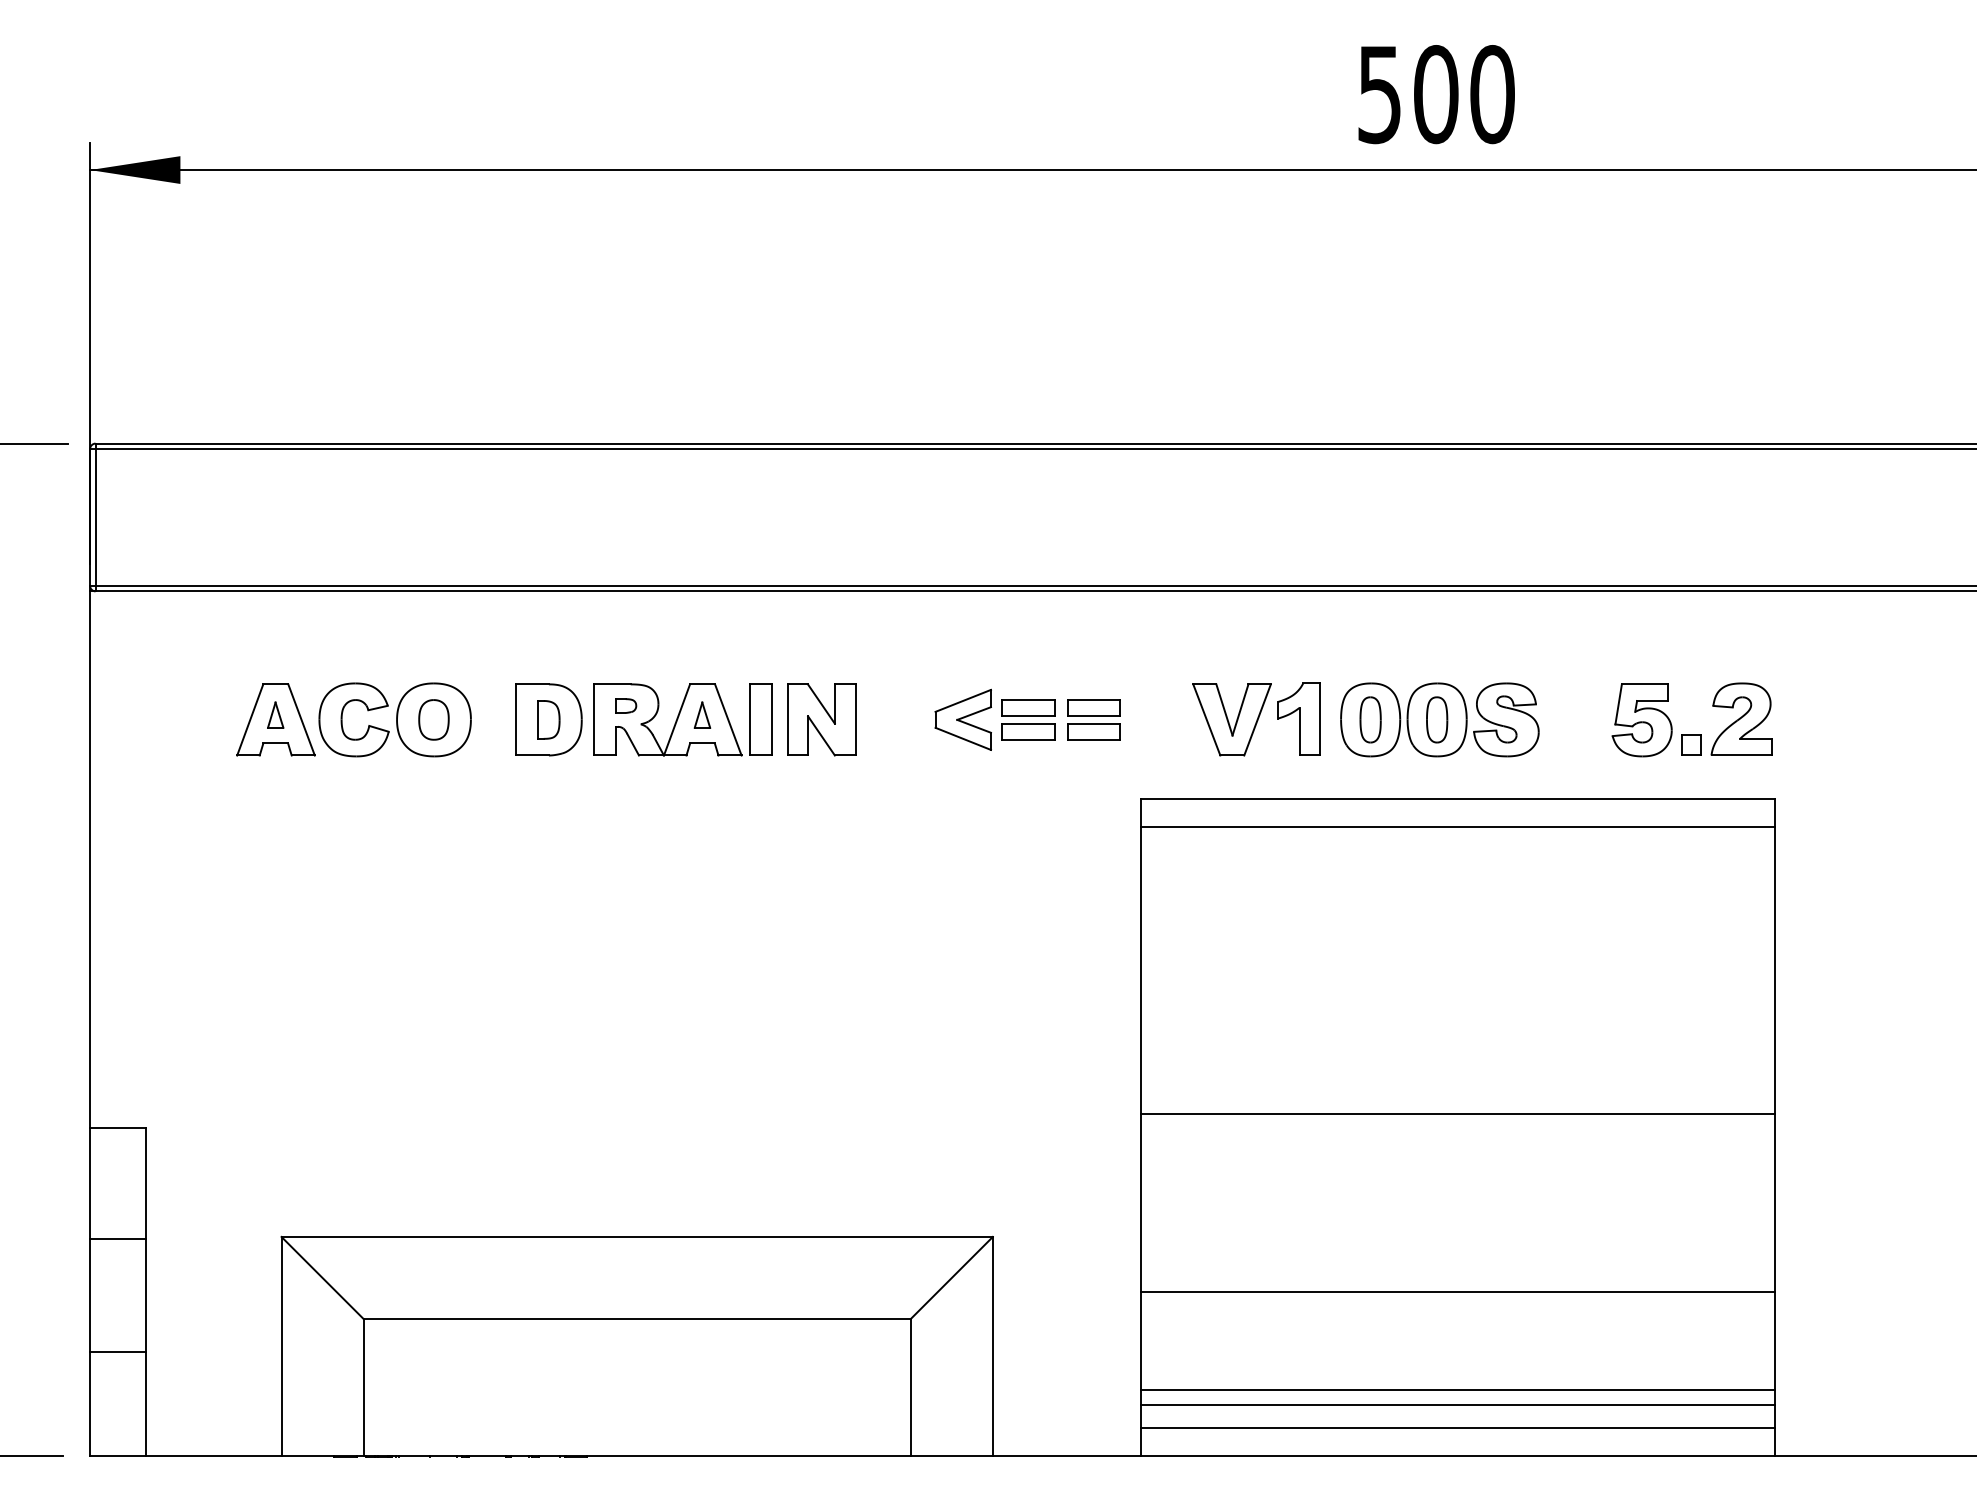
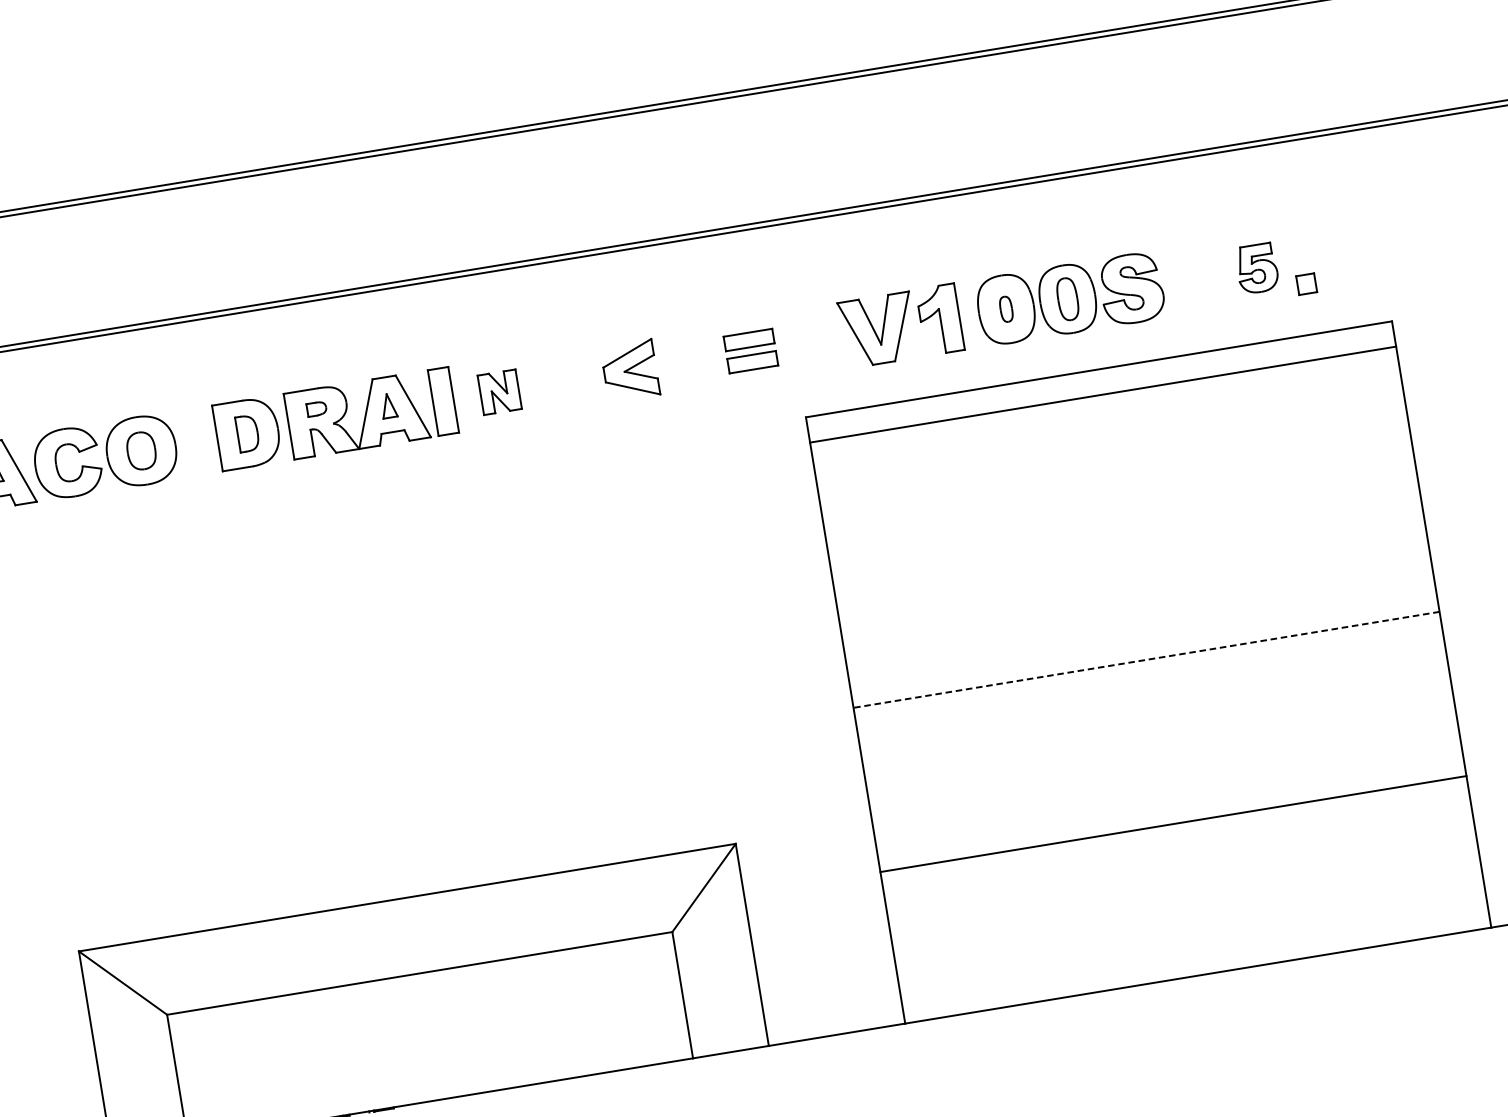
part: (1741, 718) -> (1348, 251), removed
part: (821, 719) -> (499, 391), size x0.6
part: (1028, 719) -> (690, 360), removed
part: (1370, 719) -> (1006, 308), size x0.6
part: (1641, 720) -> (1256, 268), size x0.7
line: (1457, 1113) -> (1146, 659), solid -> dashed
line: (1457, 1390) -> (1188, 915), removed
line: (1457, 1404) -> (1190, 928), removed
line: (1457, 1428) -> (1193, 950), removed

